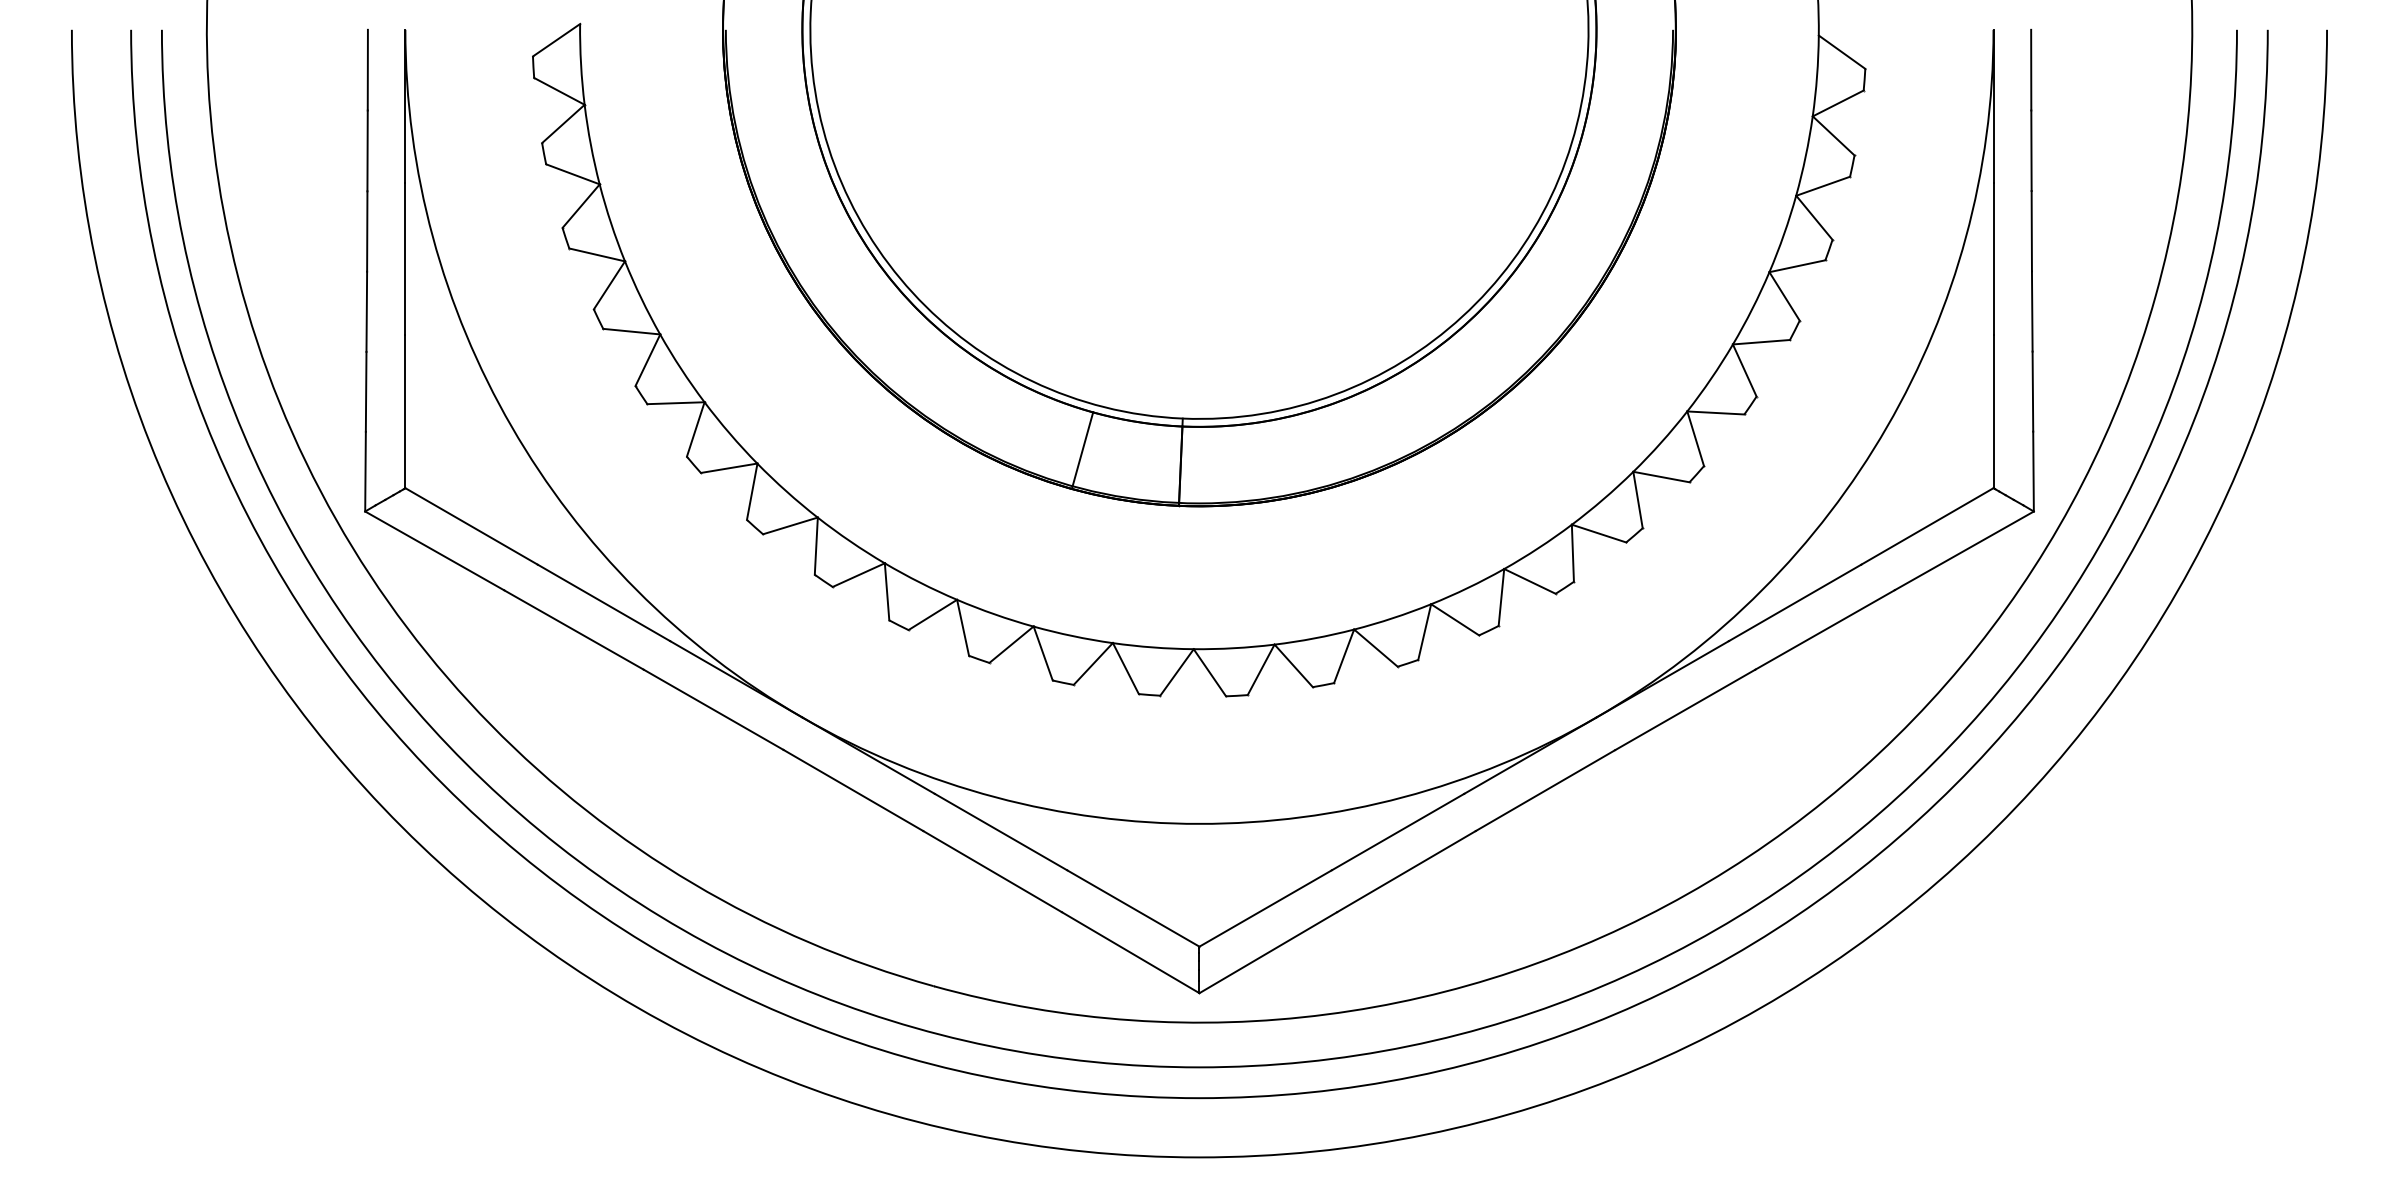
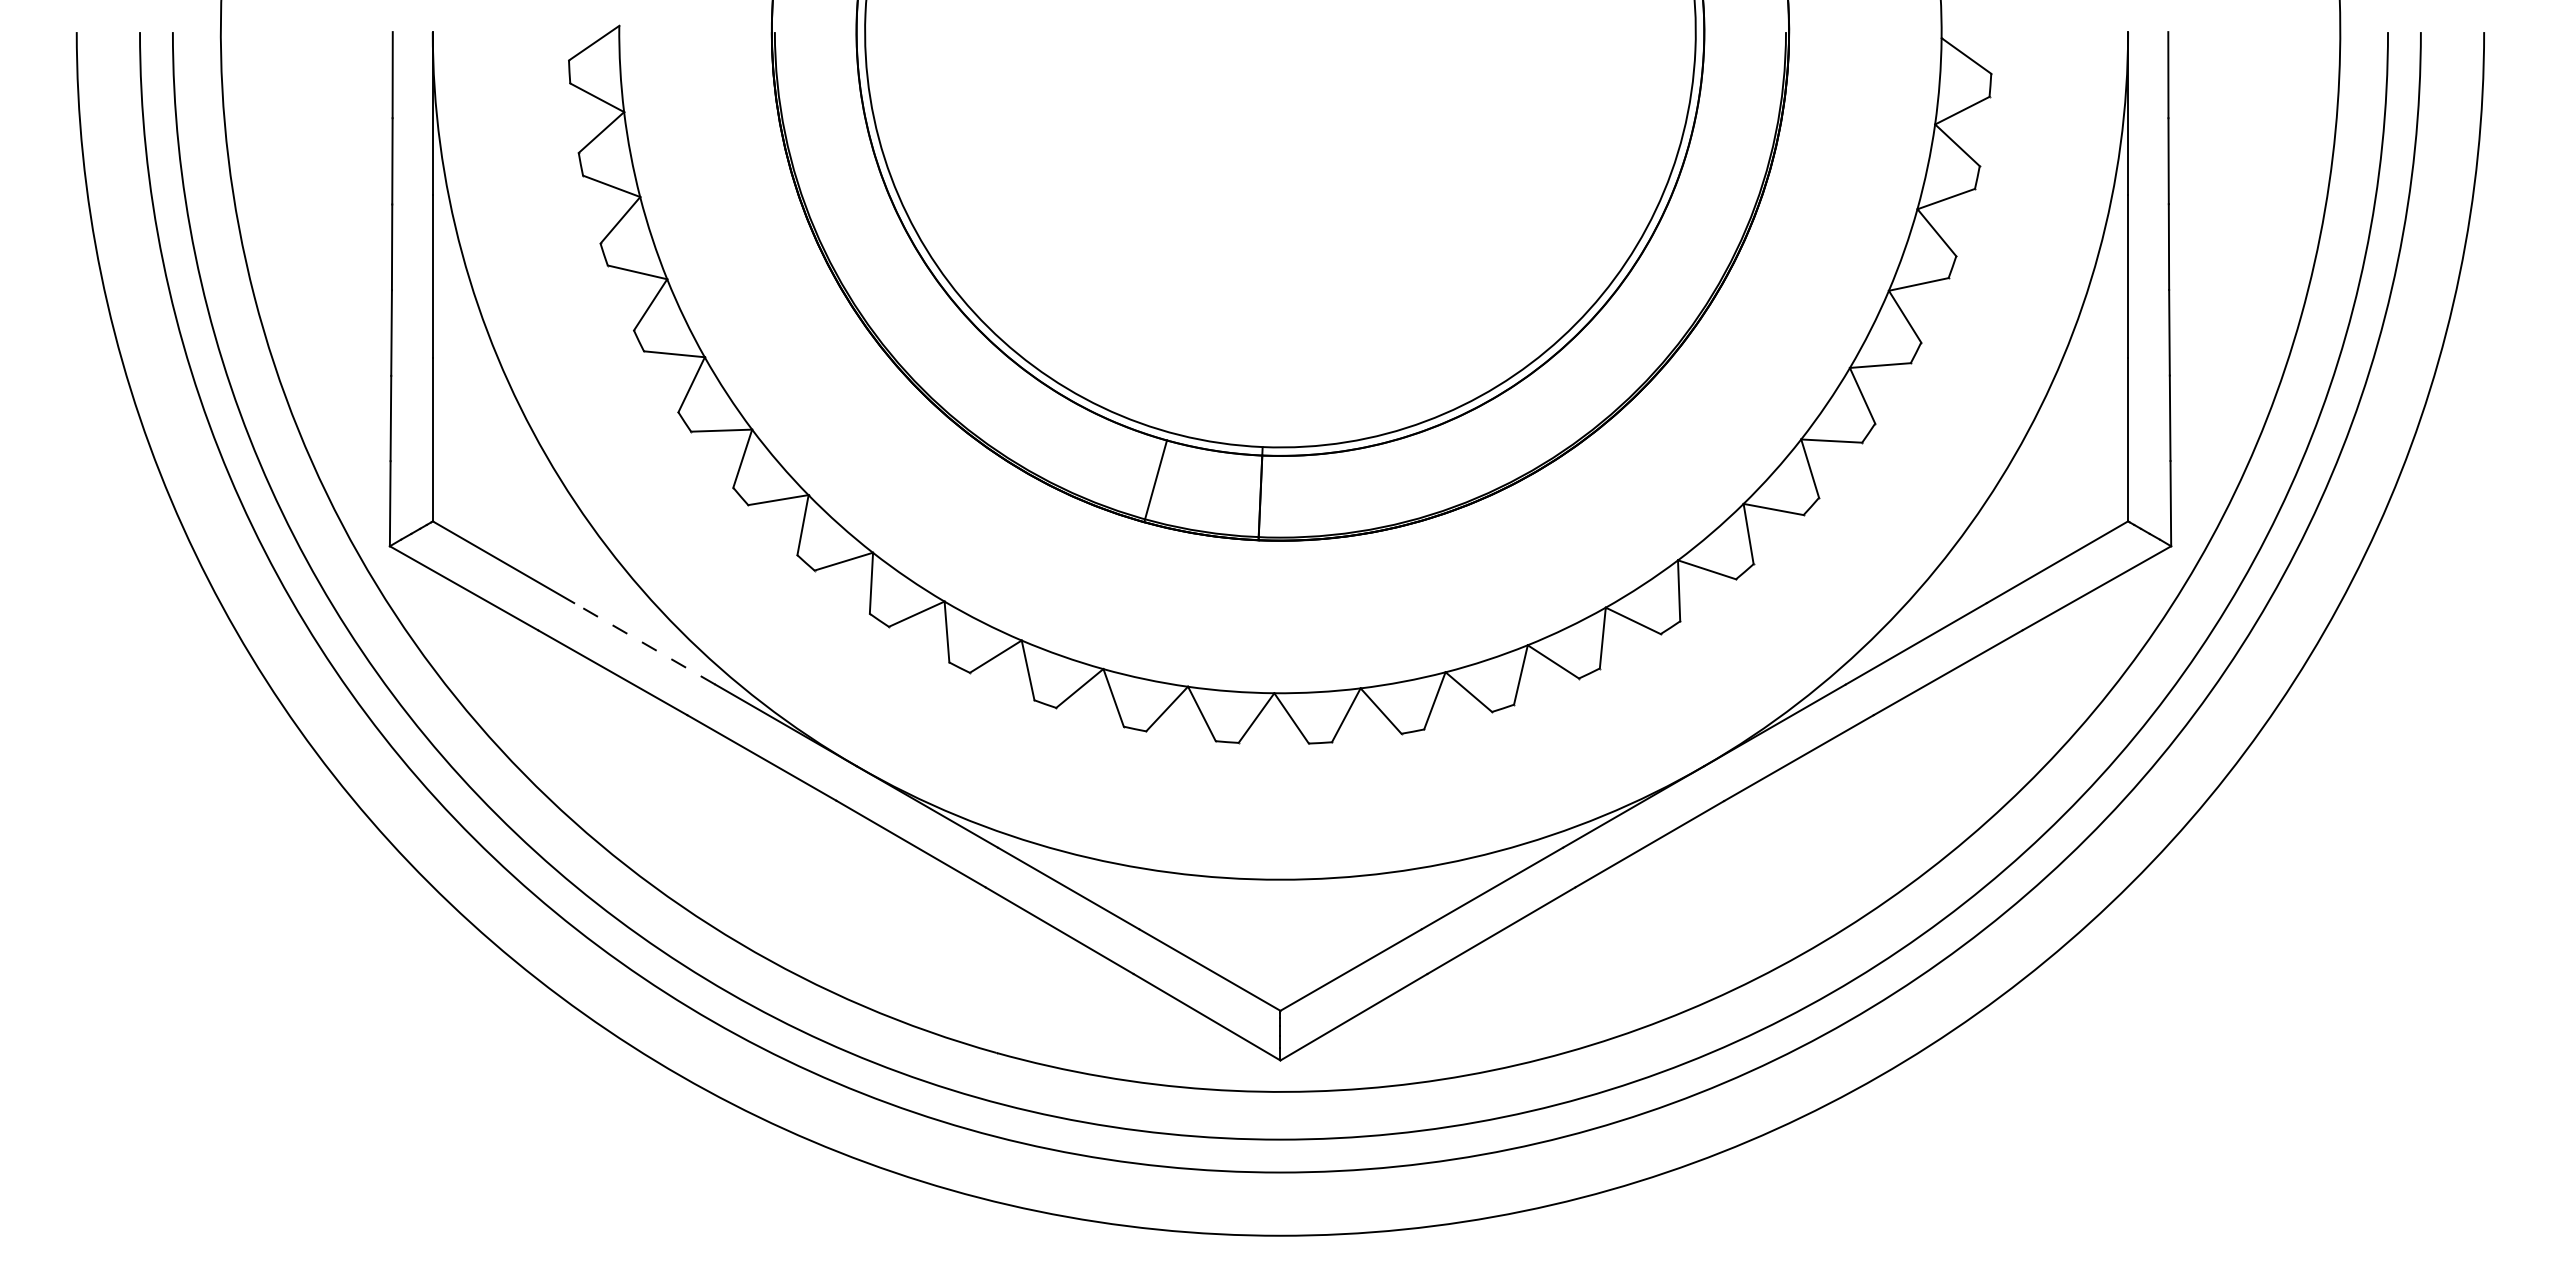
line: (603, 602) -> (644, 643), solid -> dashed

